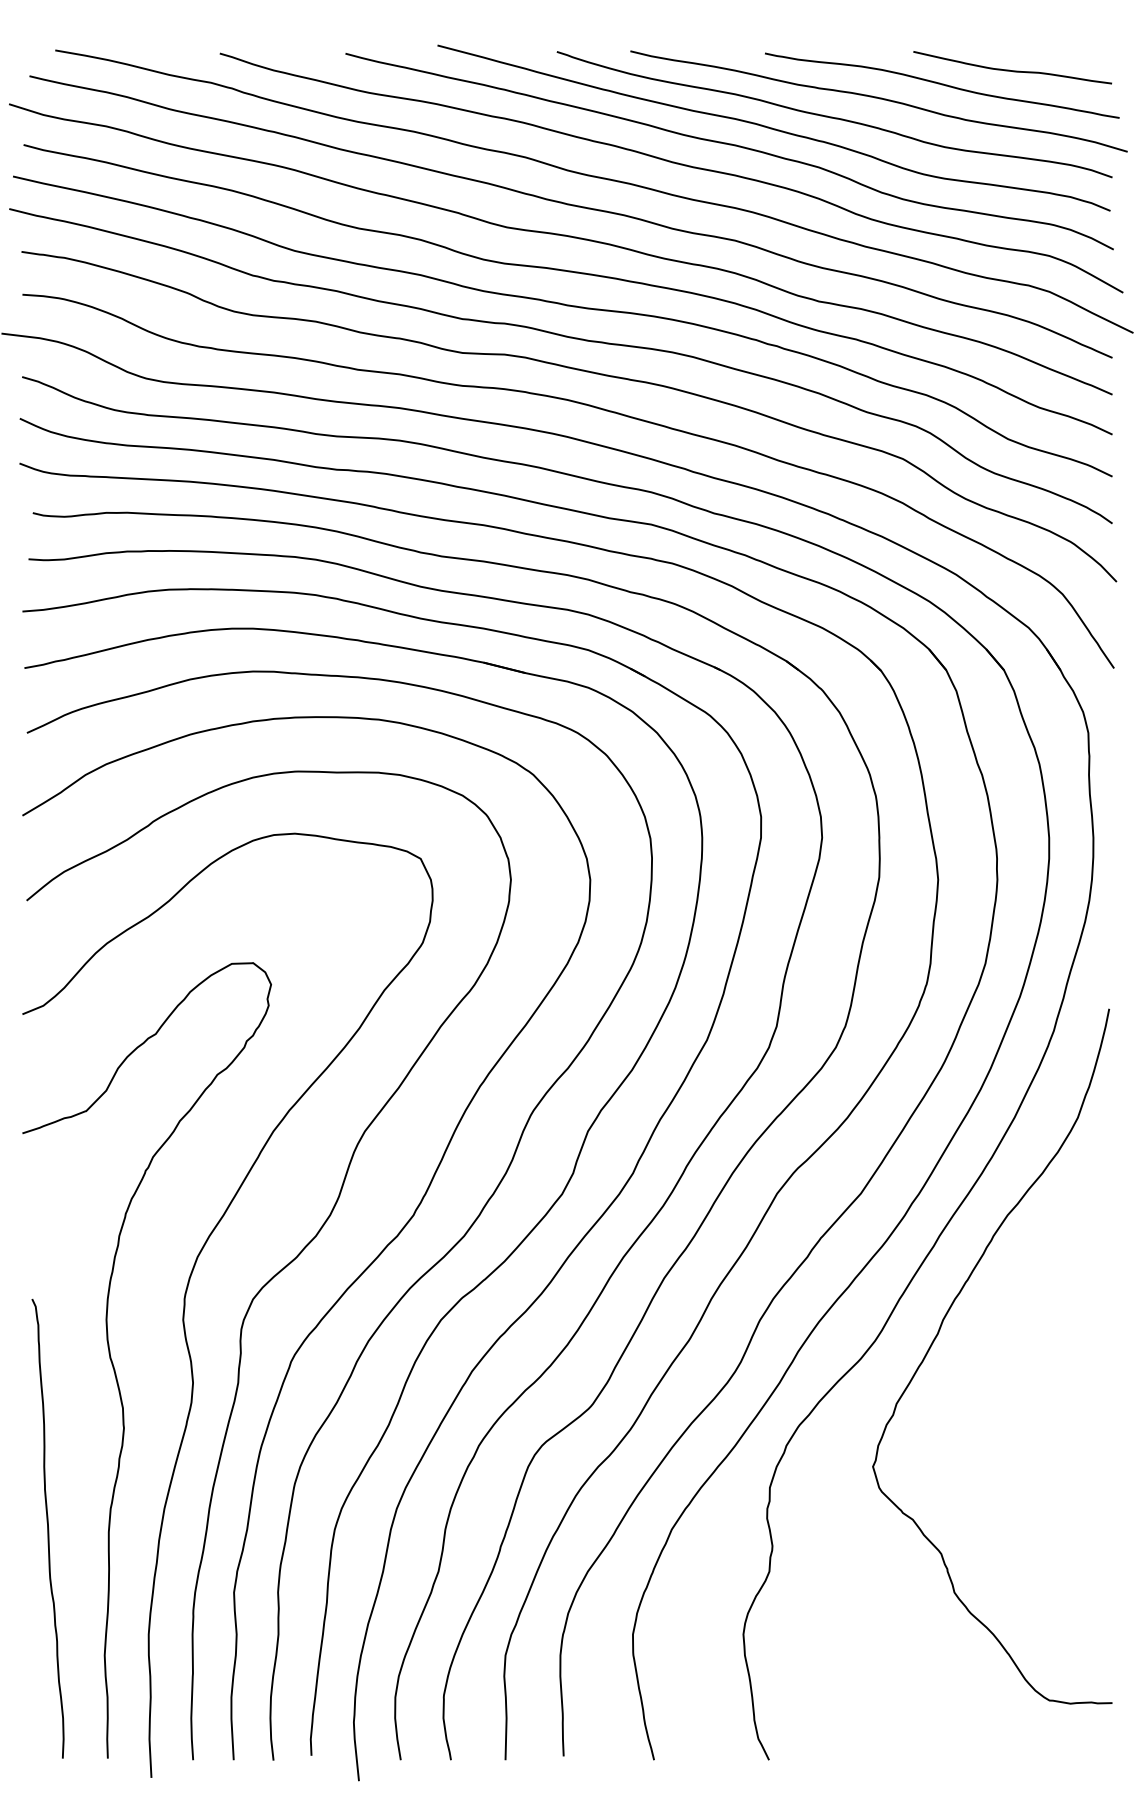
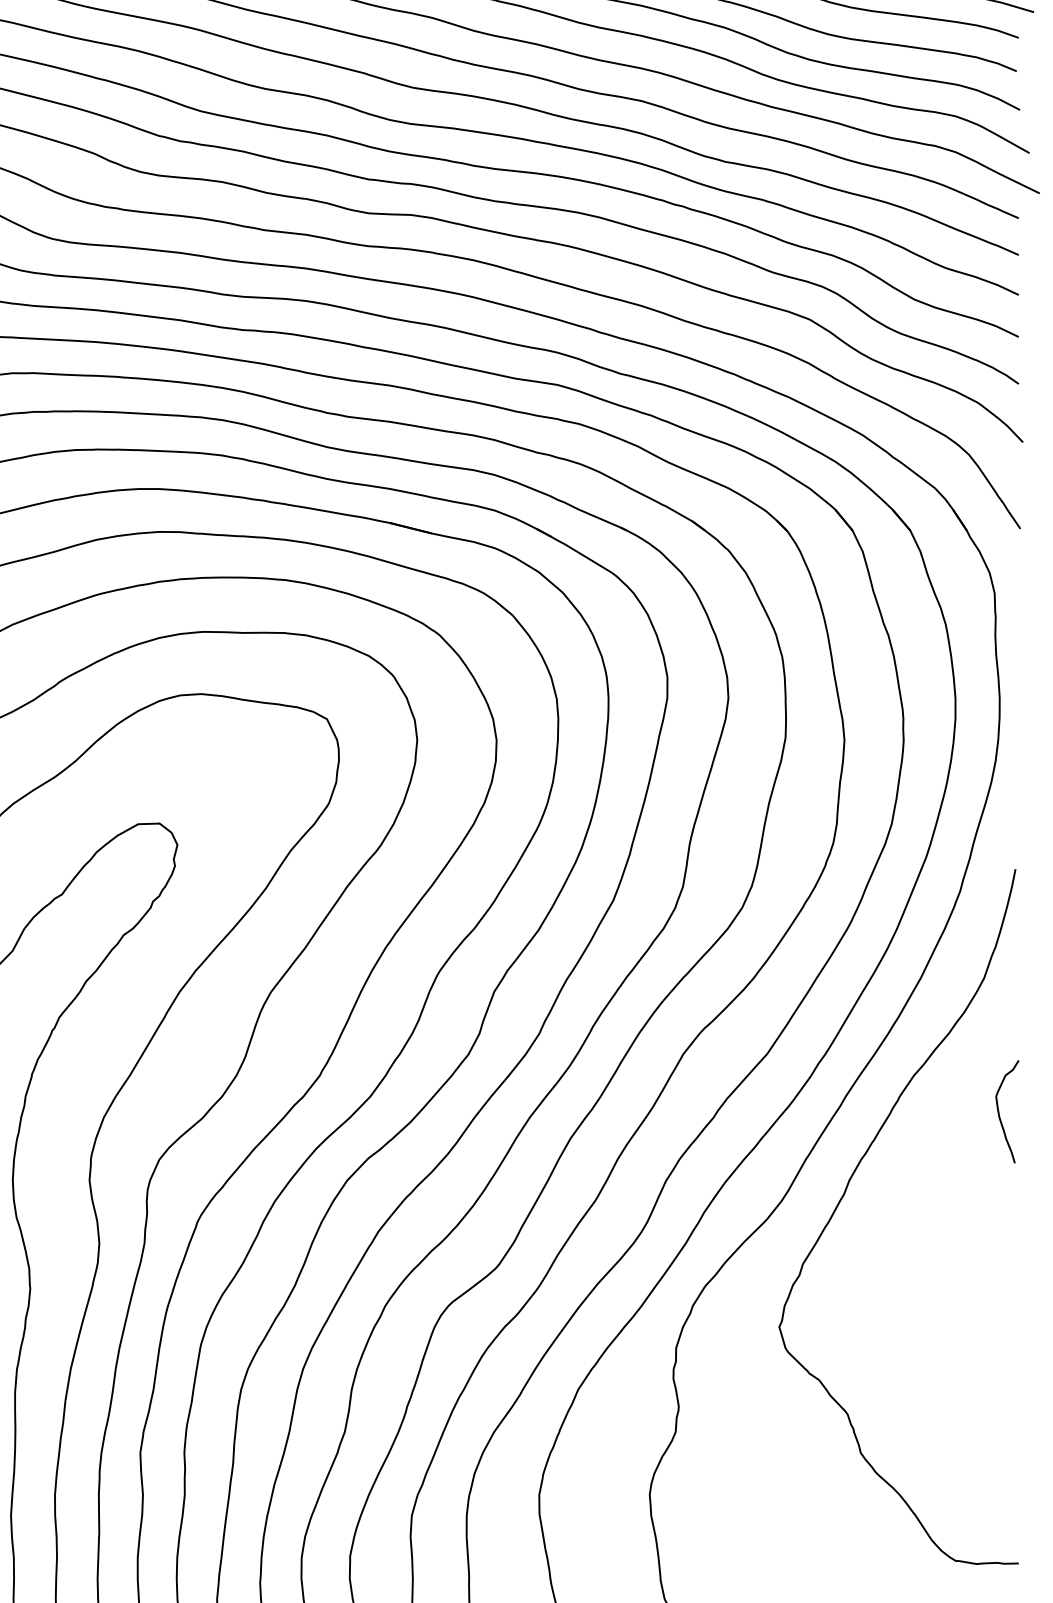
curve: (1093, 1252) -> (999, 1112), added

